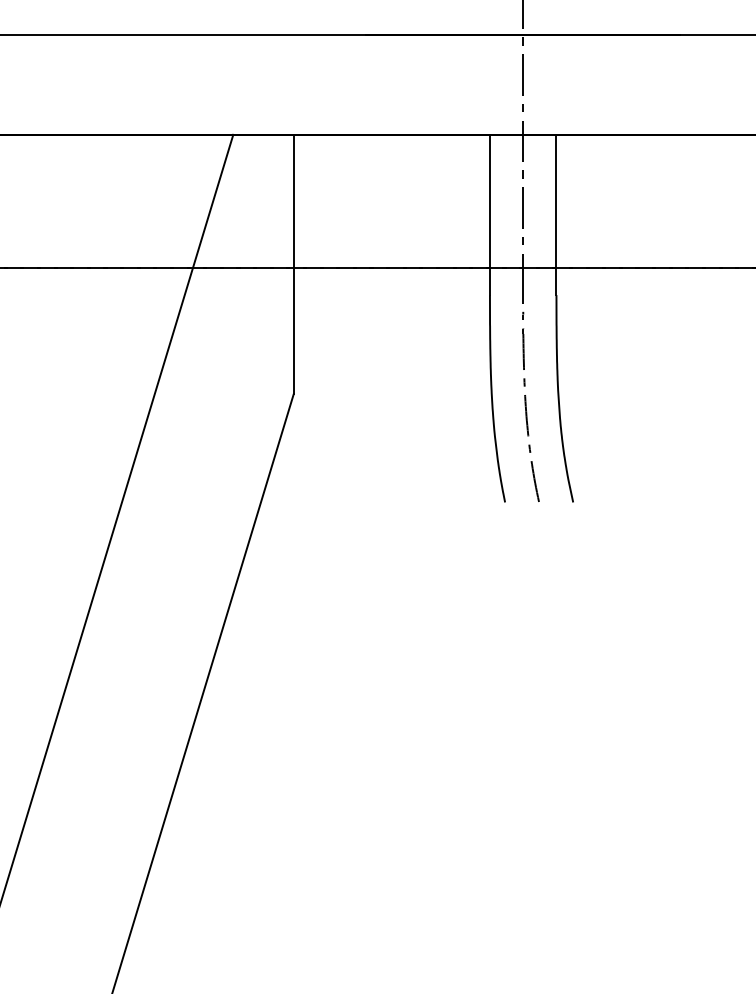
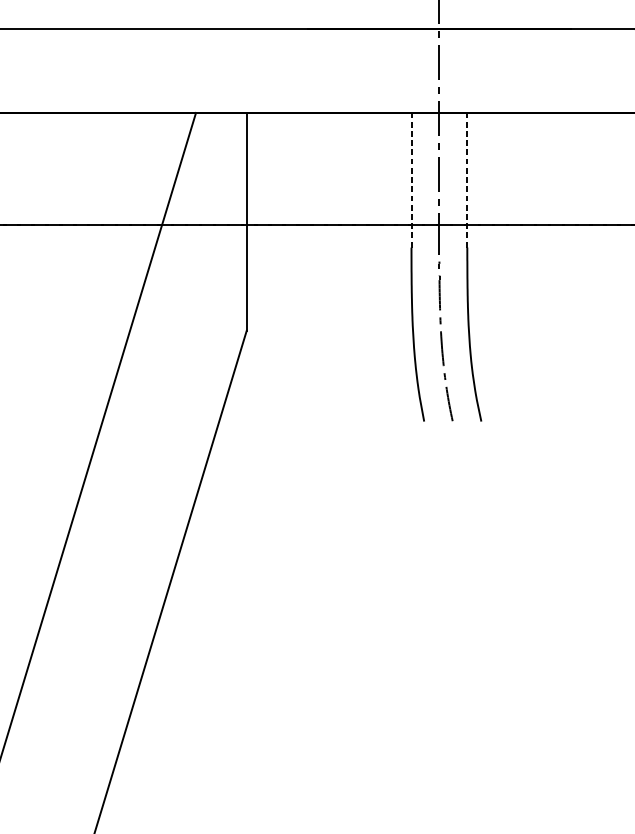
line: (489, 214) -> (411, 179), solid -> dashed
line: (556, 214) -> (467, 179), solid -> dashed

